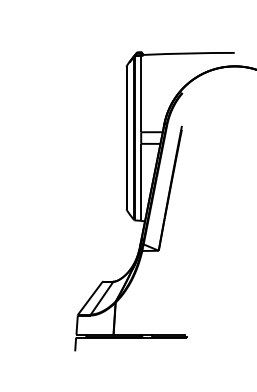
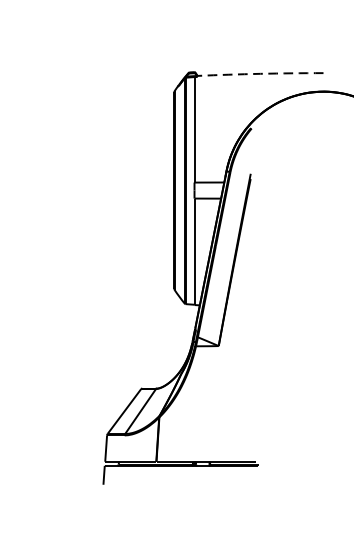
line: (188, 53) -> (259, 73), solid -> dashed

